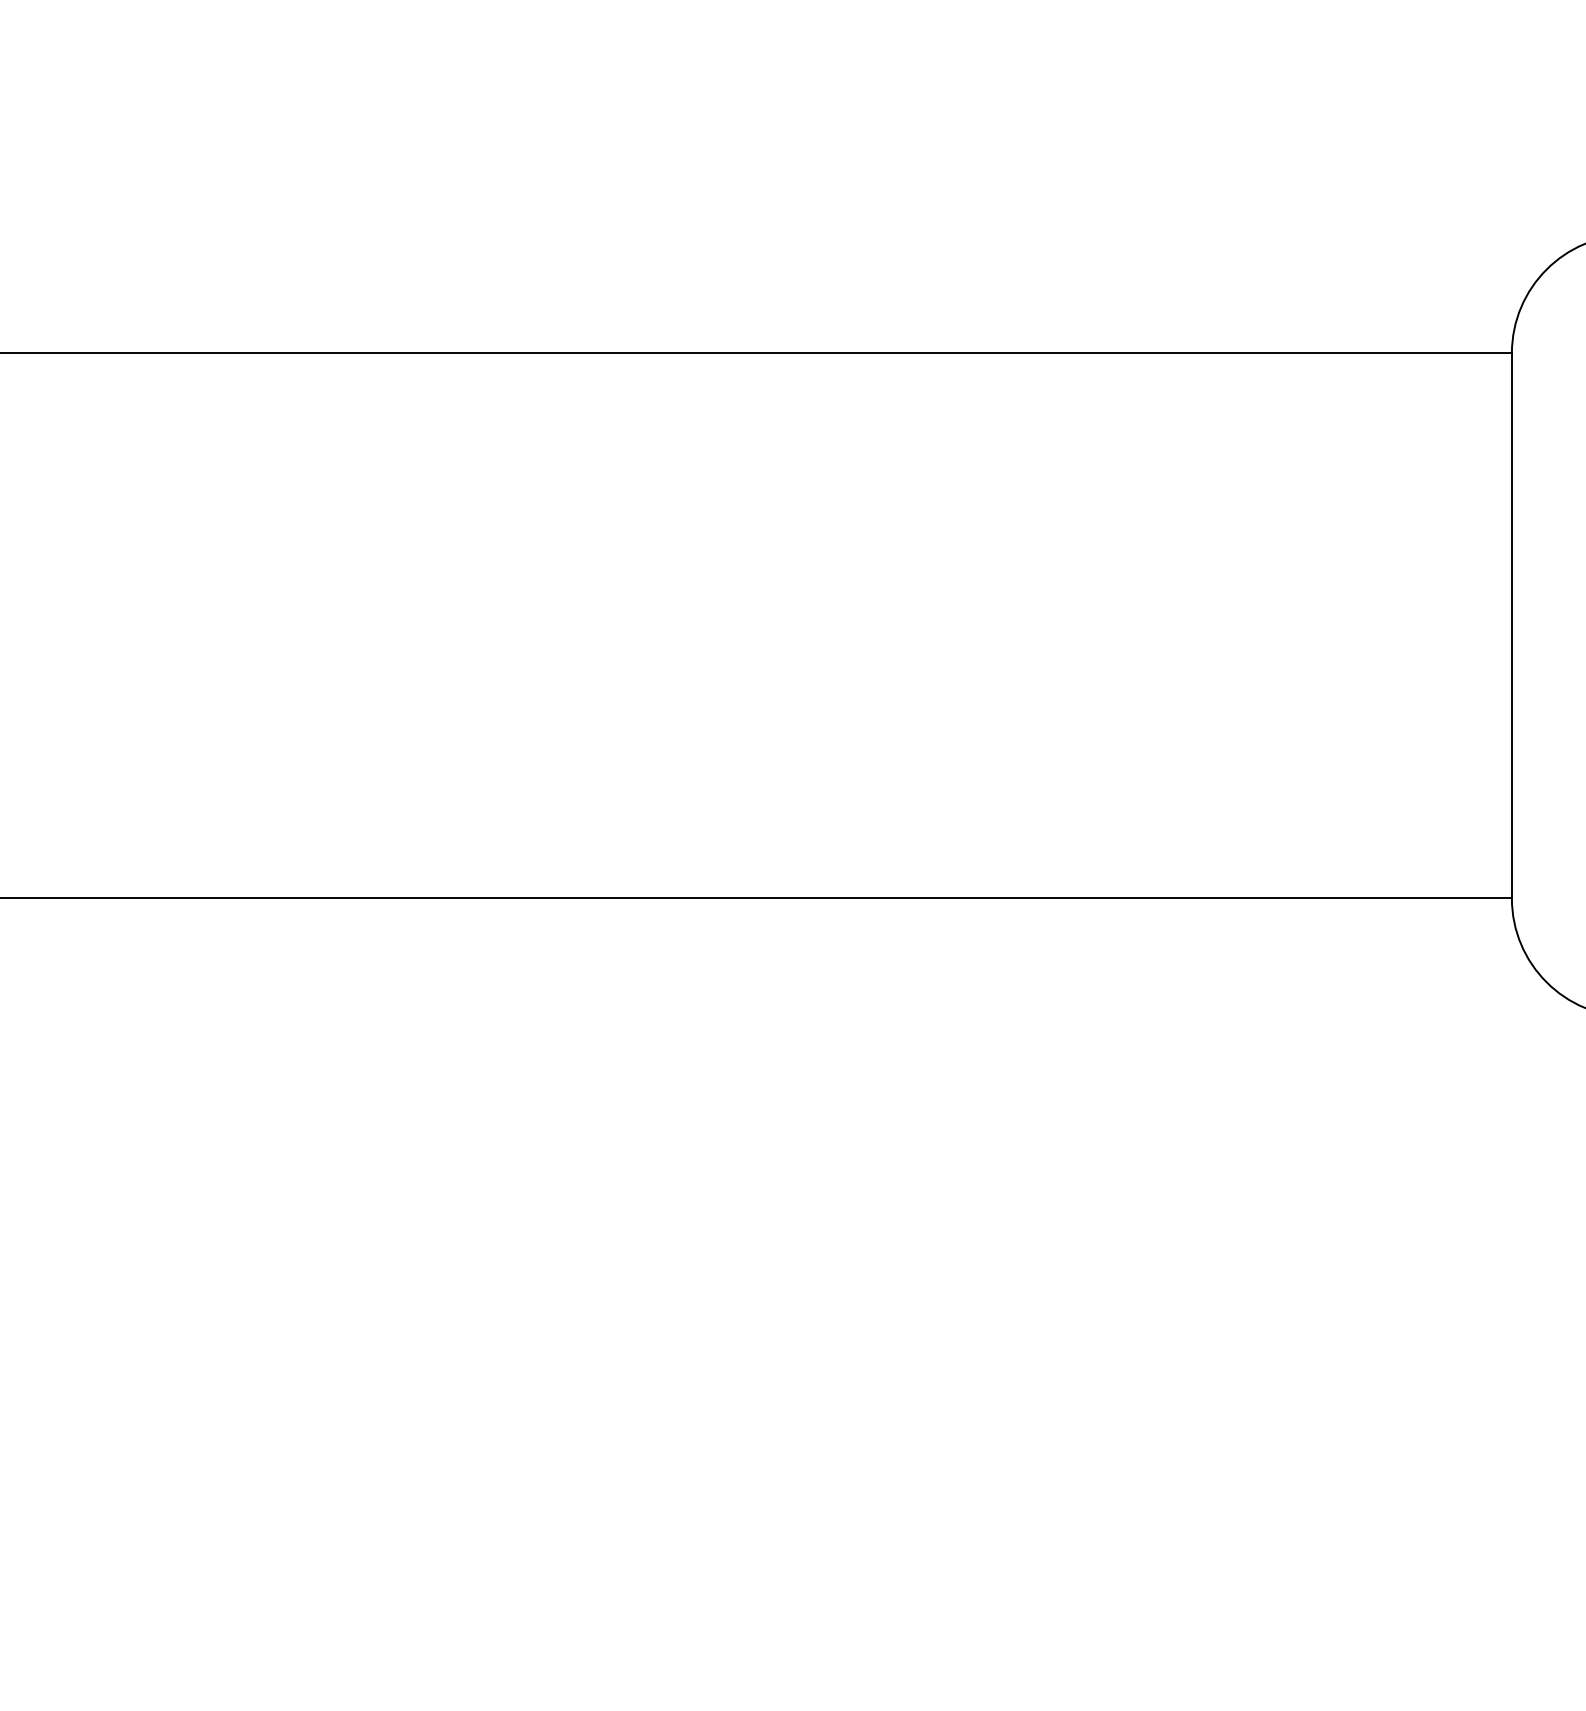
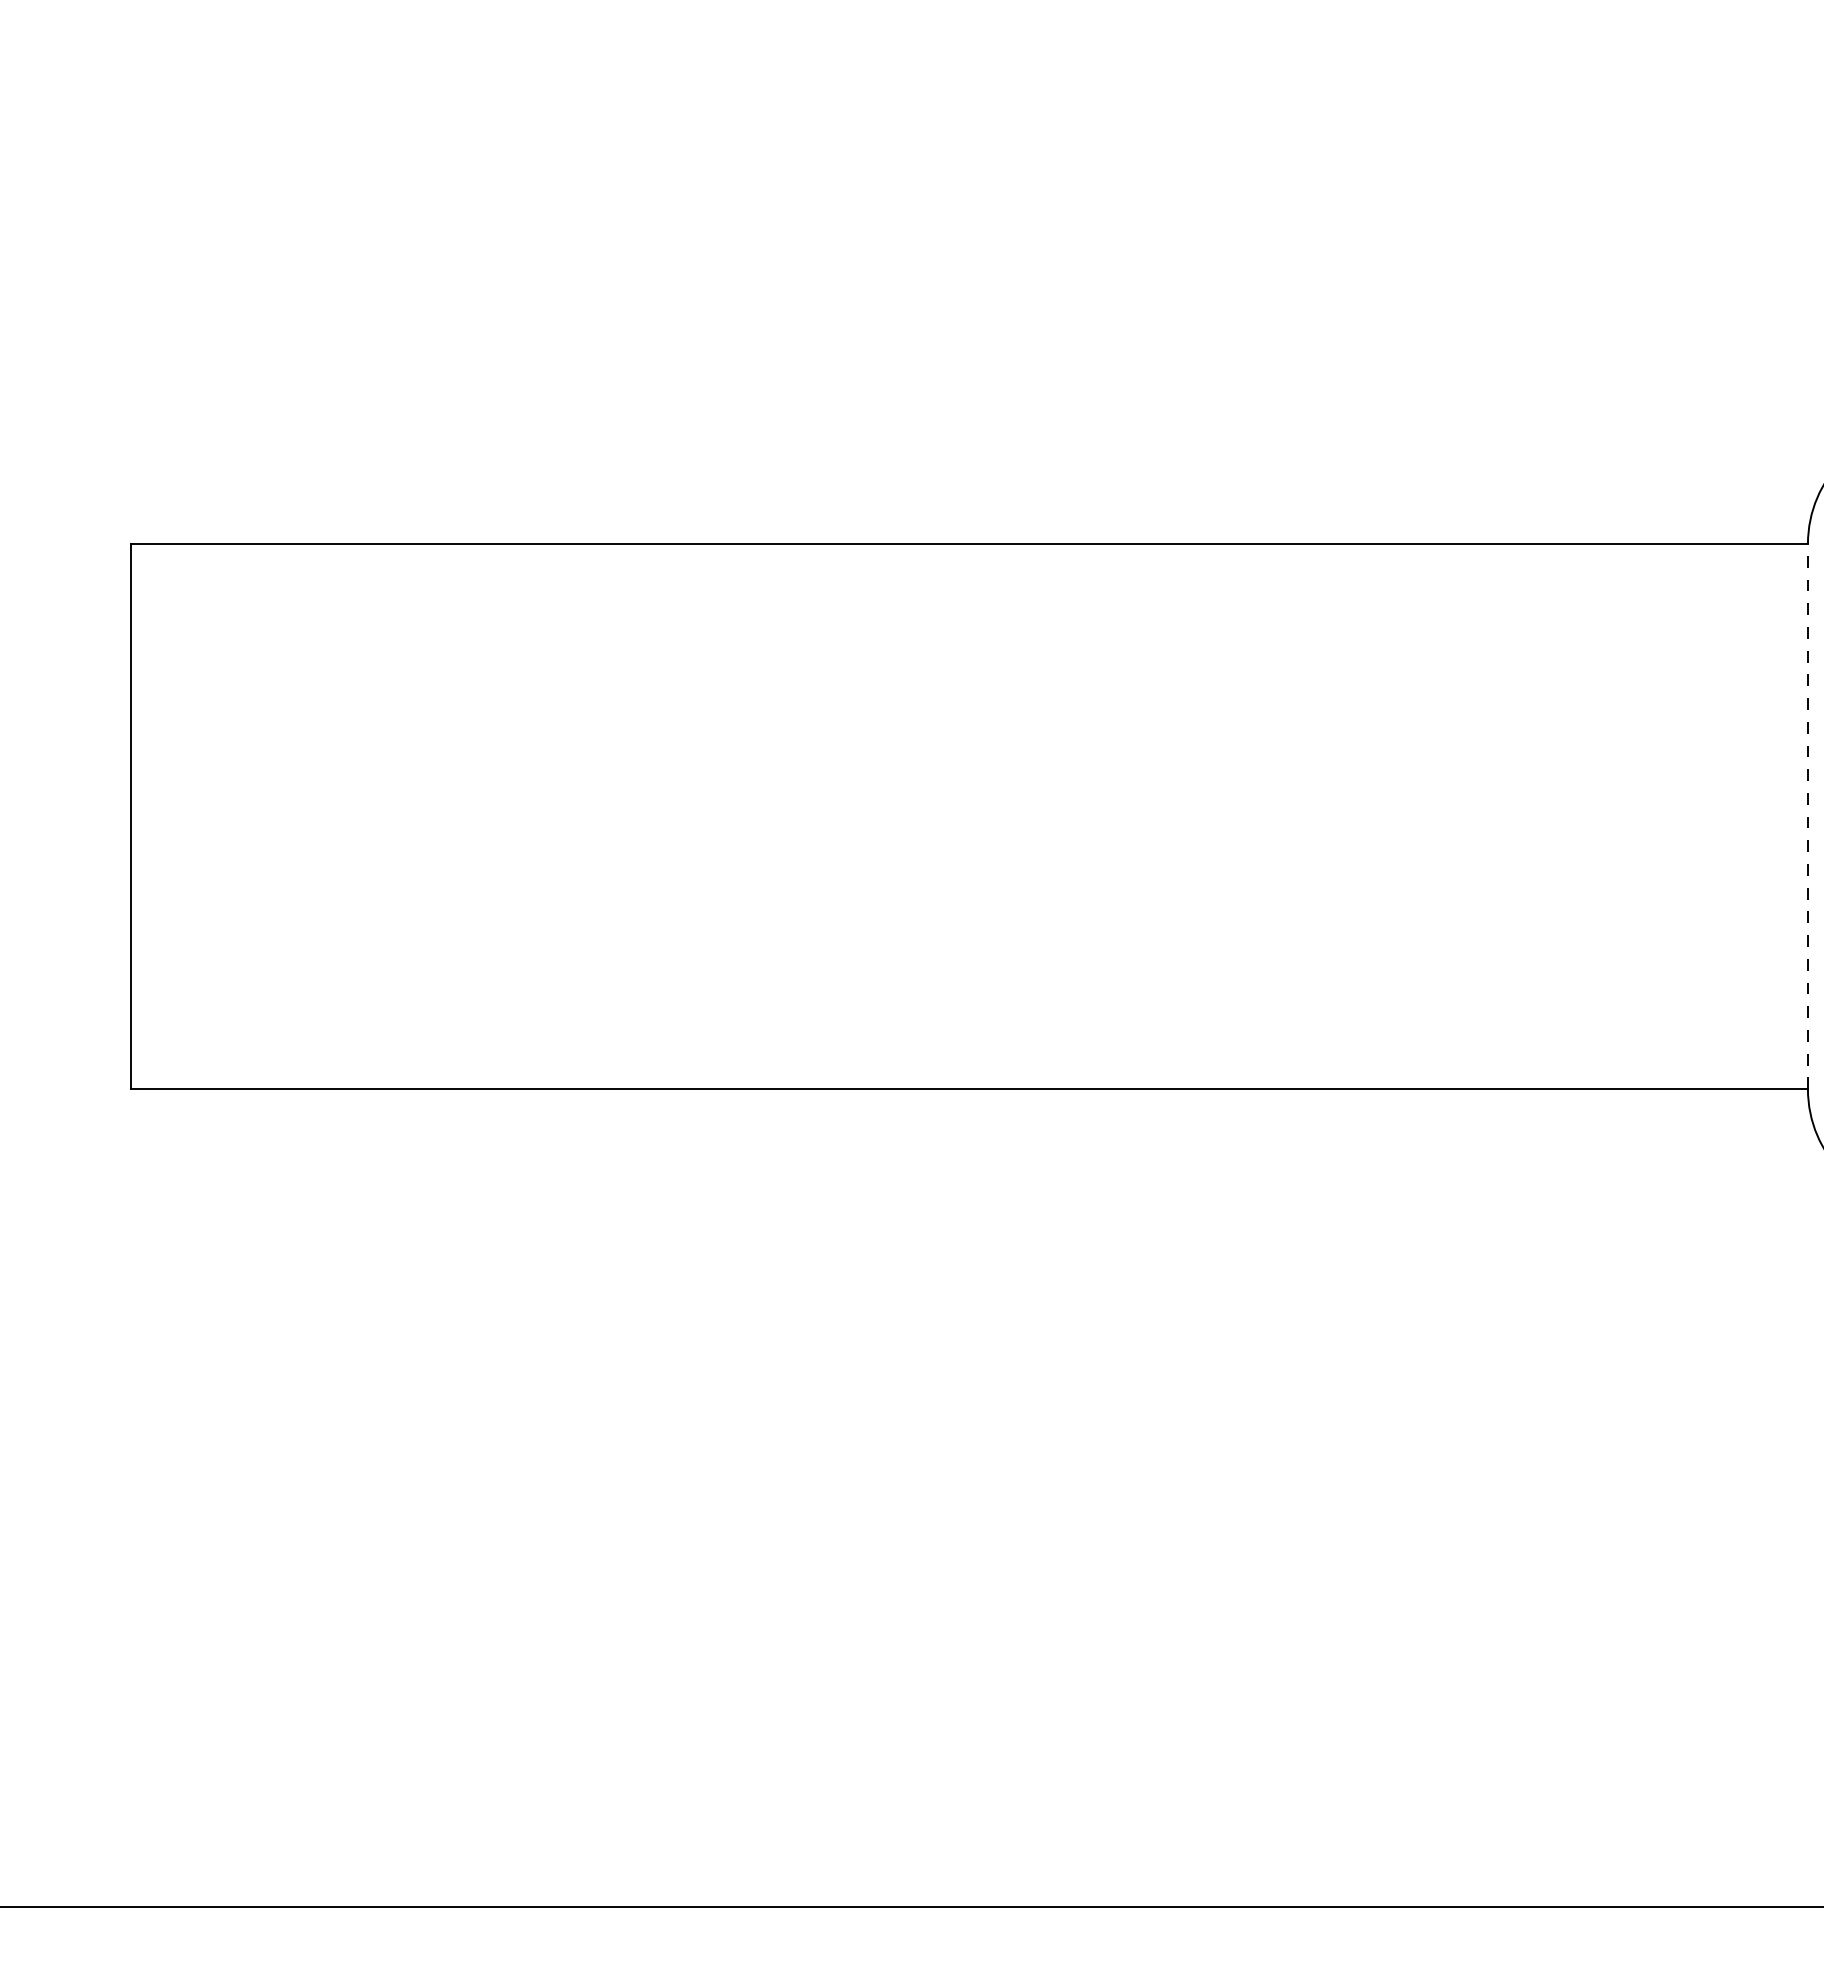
line: (1511, 625) -> (1807, 816), solid -> dashed

